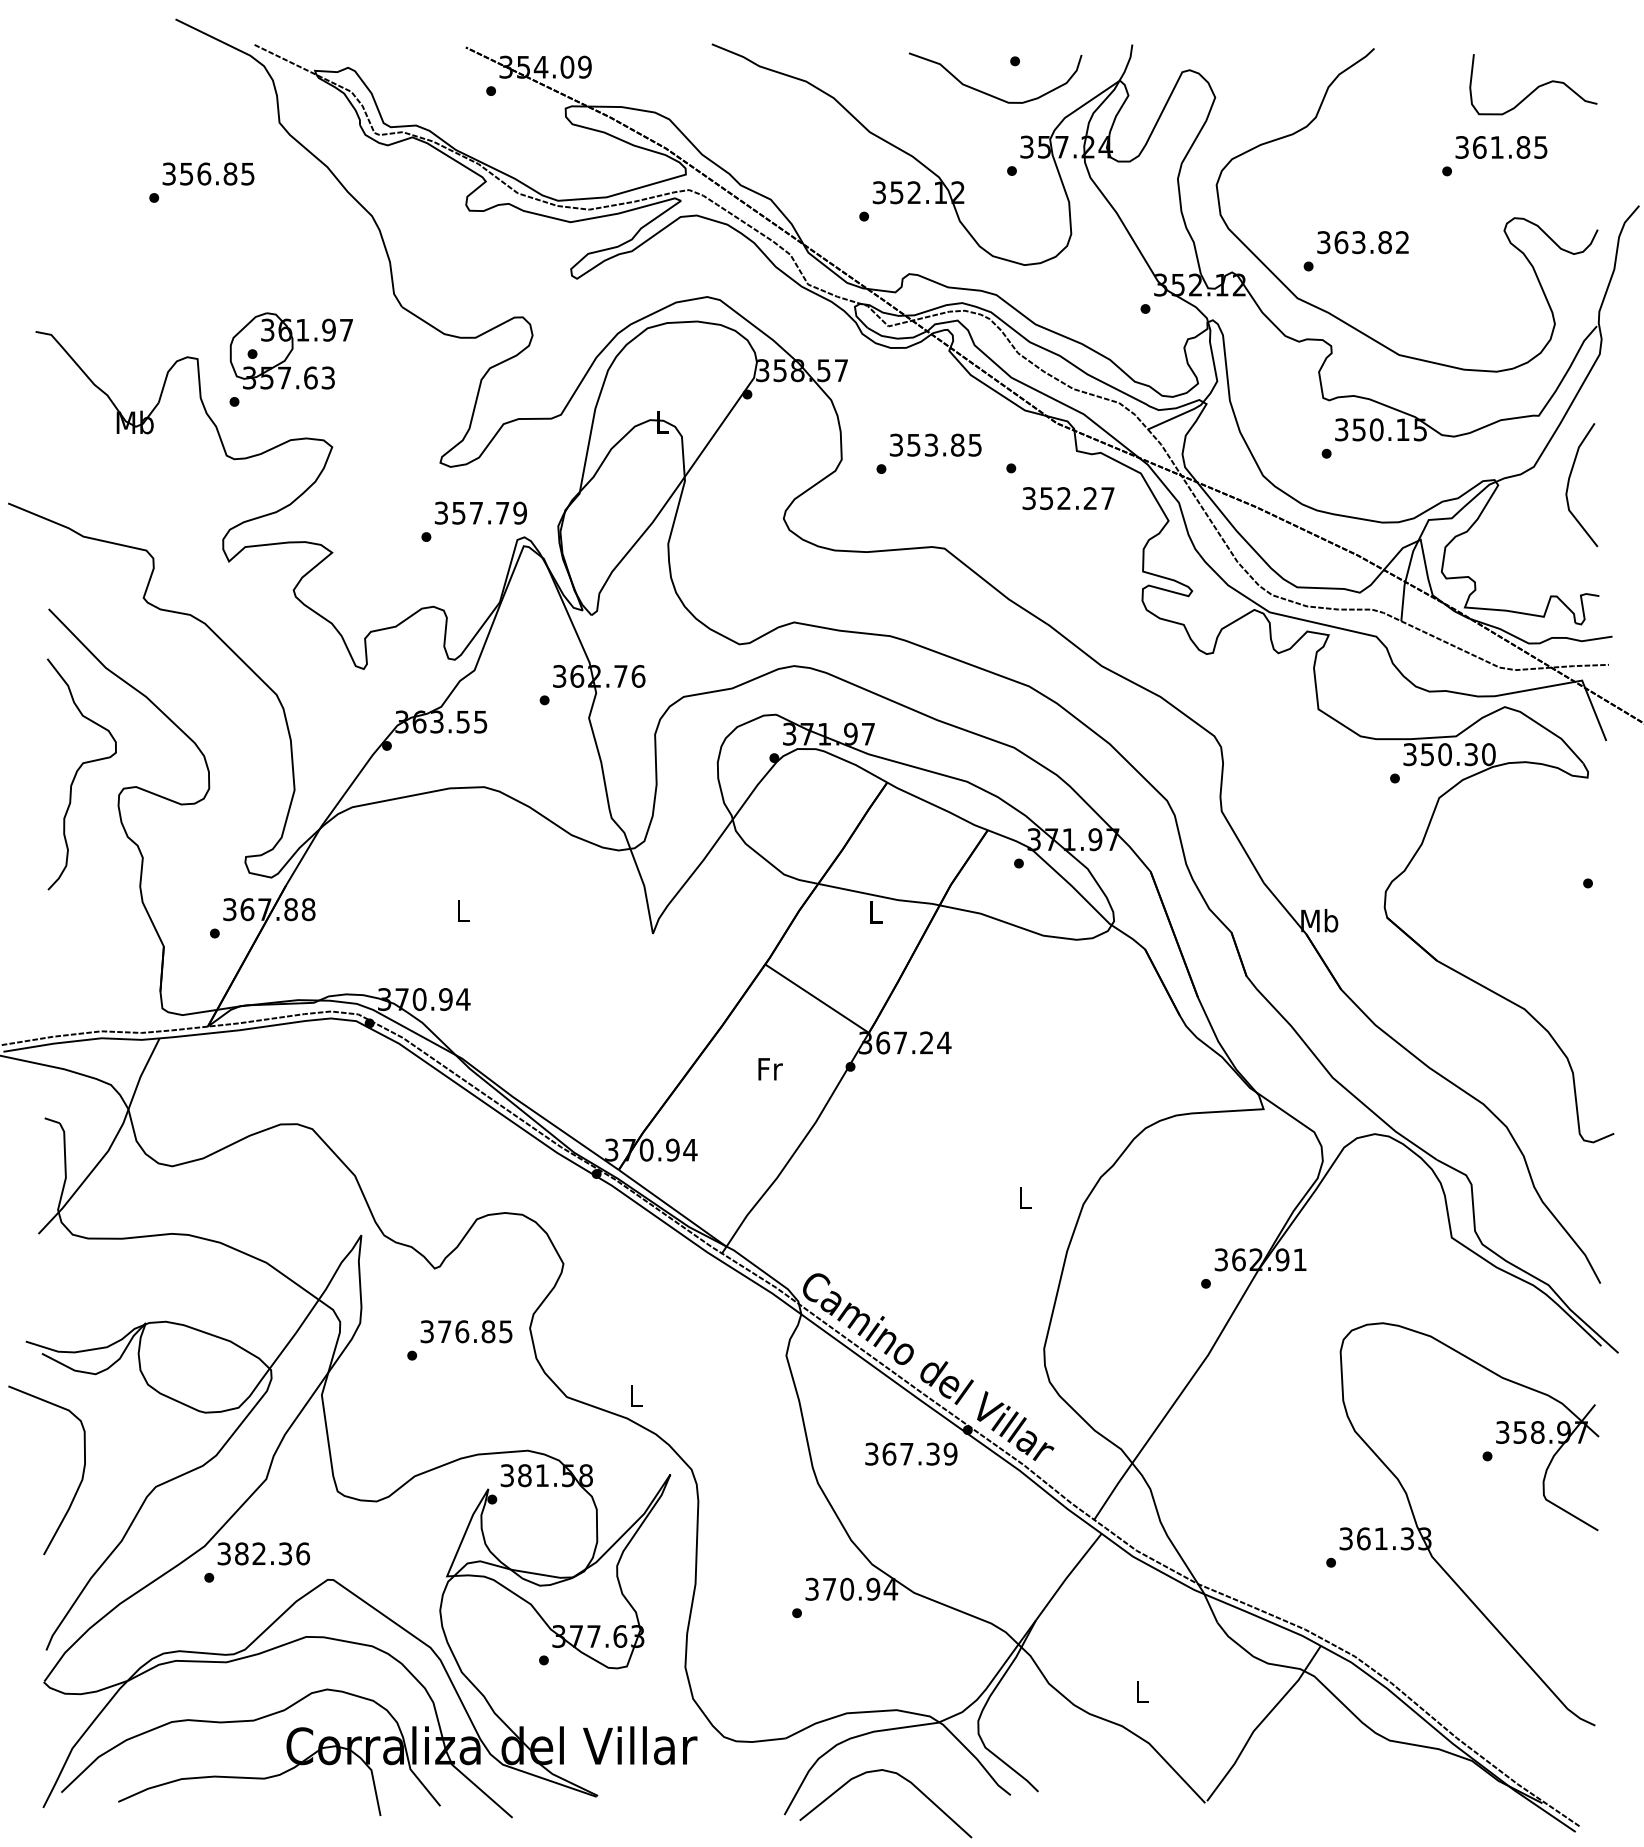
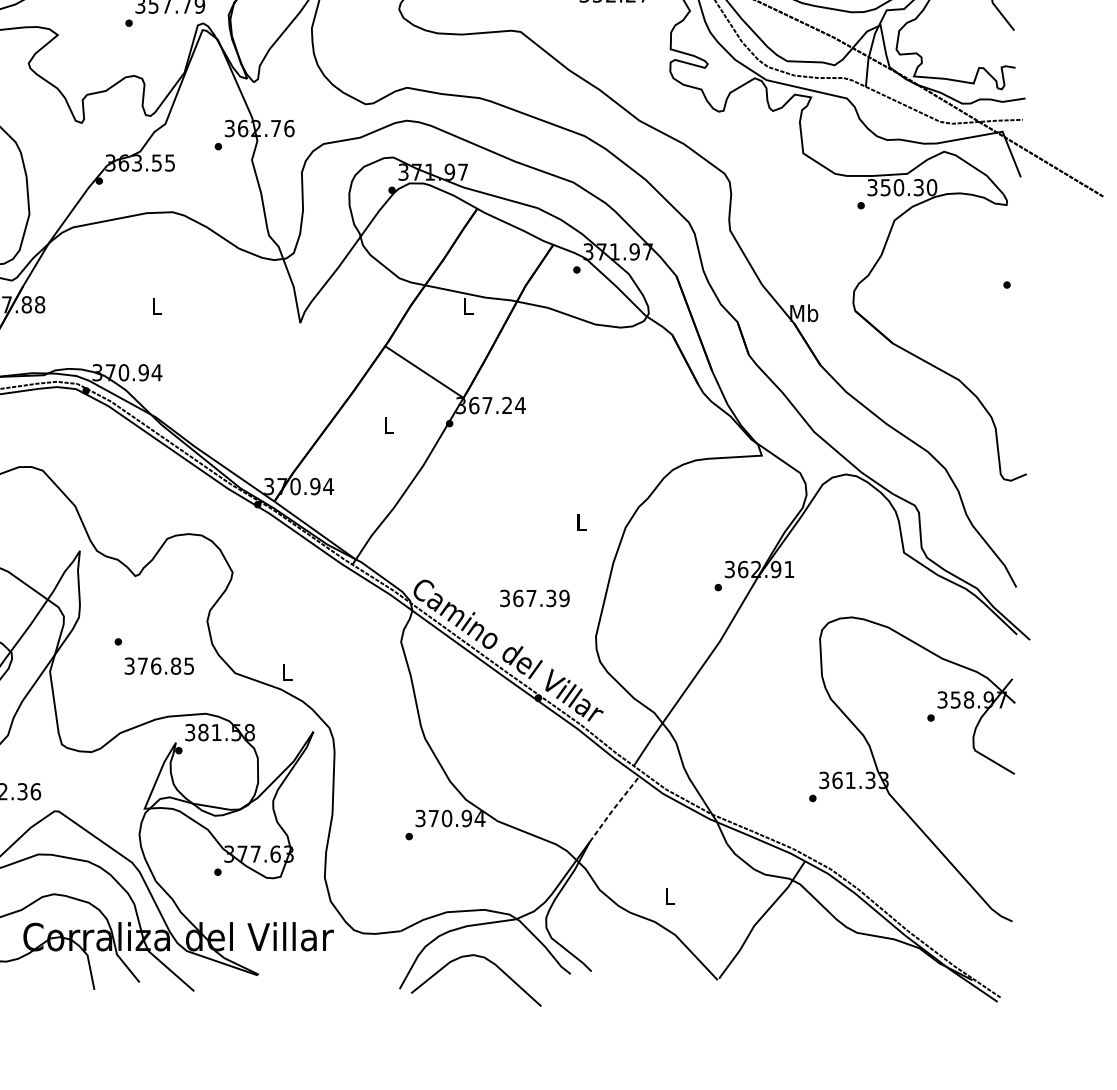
text: (770, 1069) -> (389, 425), Fr -> L
text: (466, 1331) -> (159, 665), moved
text: (911, 1453) -> (535, 597), moved
line: (1068, 1576) -> (614, 808), solid -> dashed

